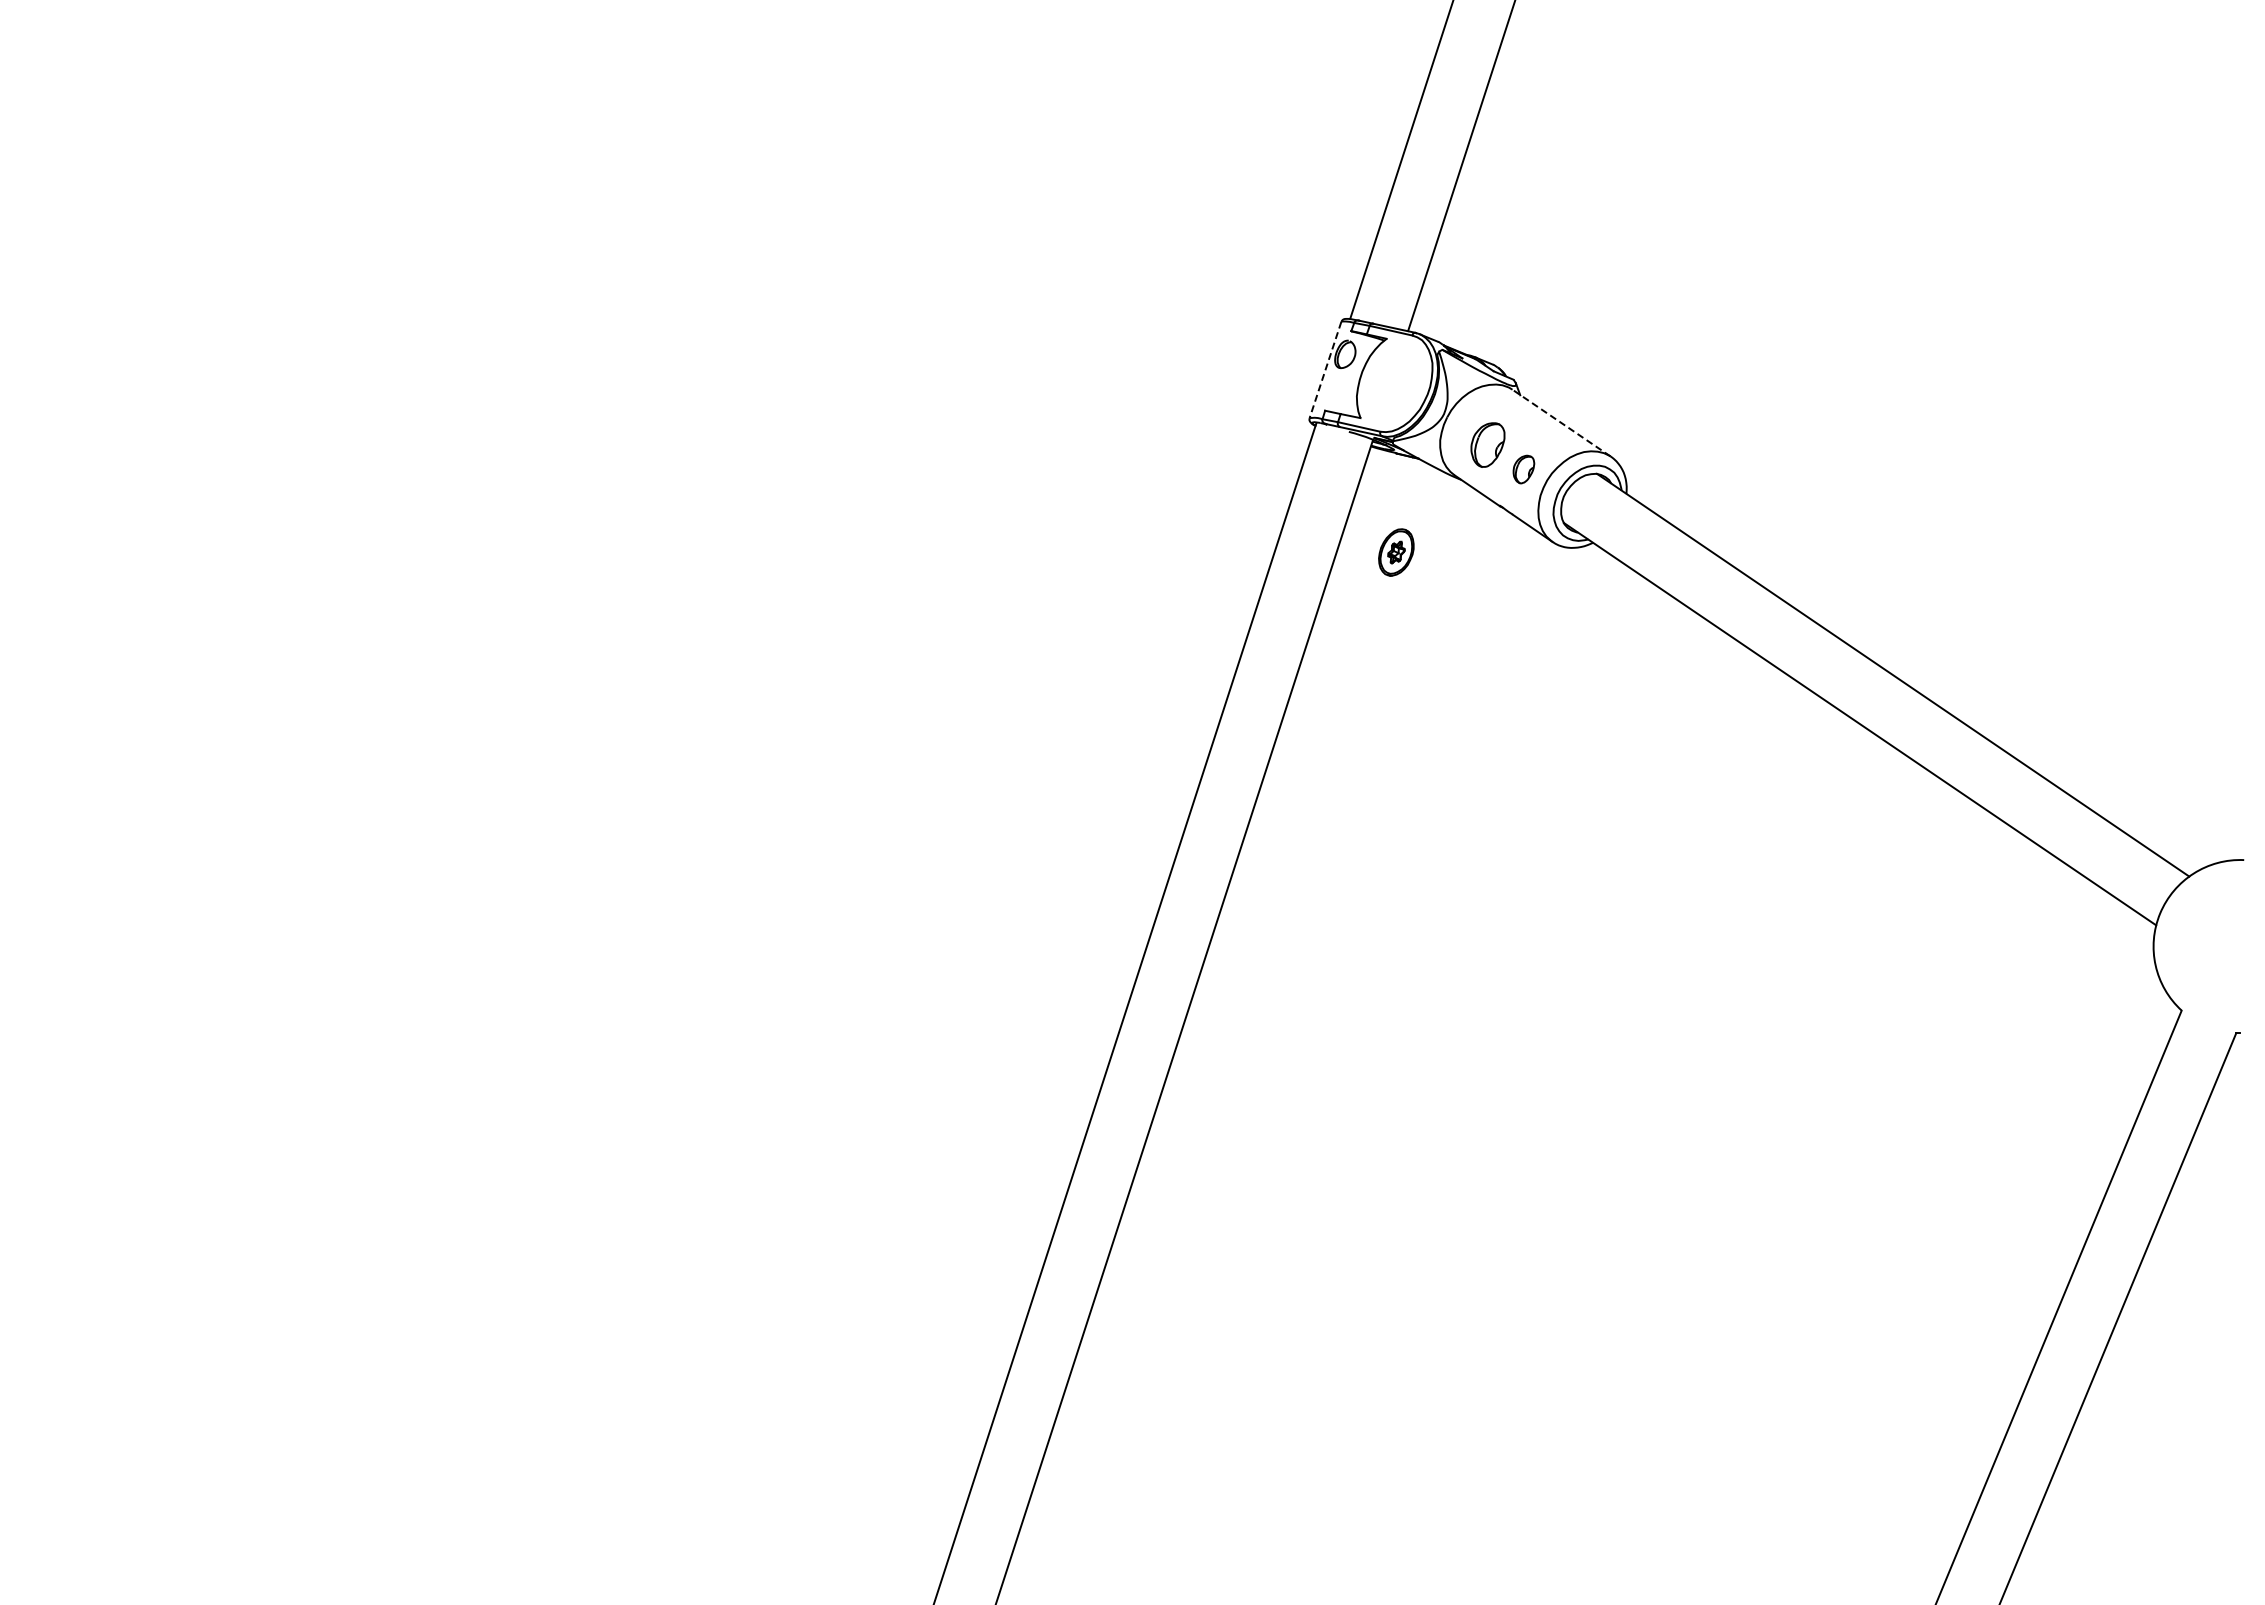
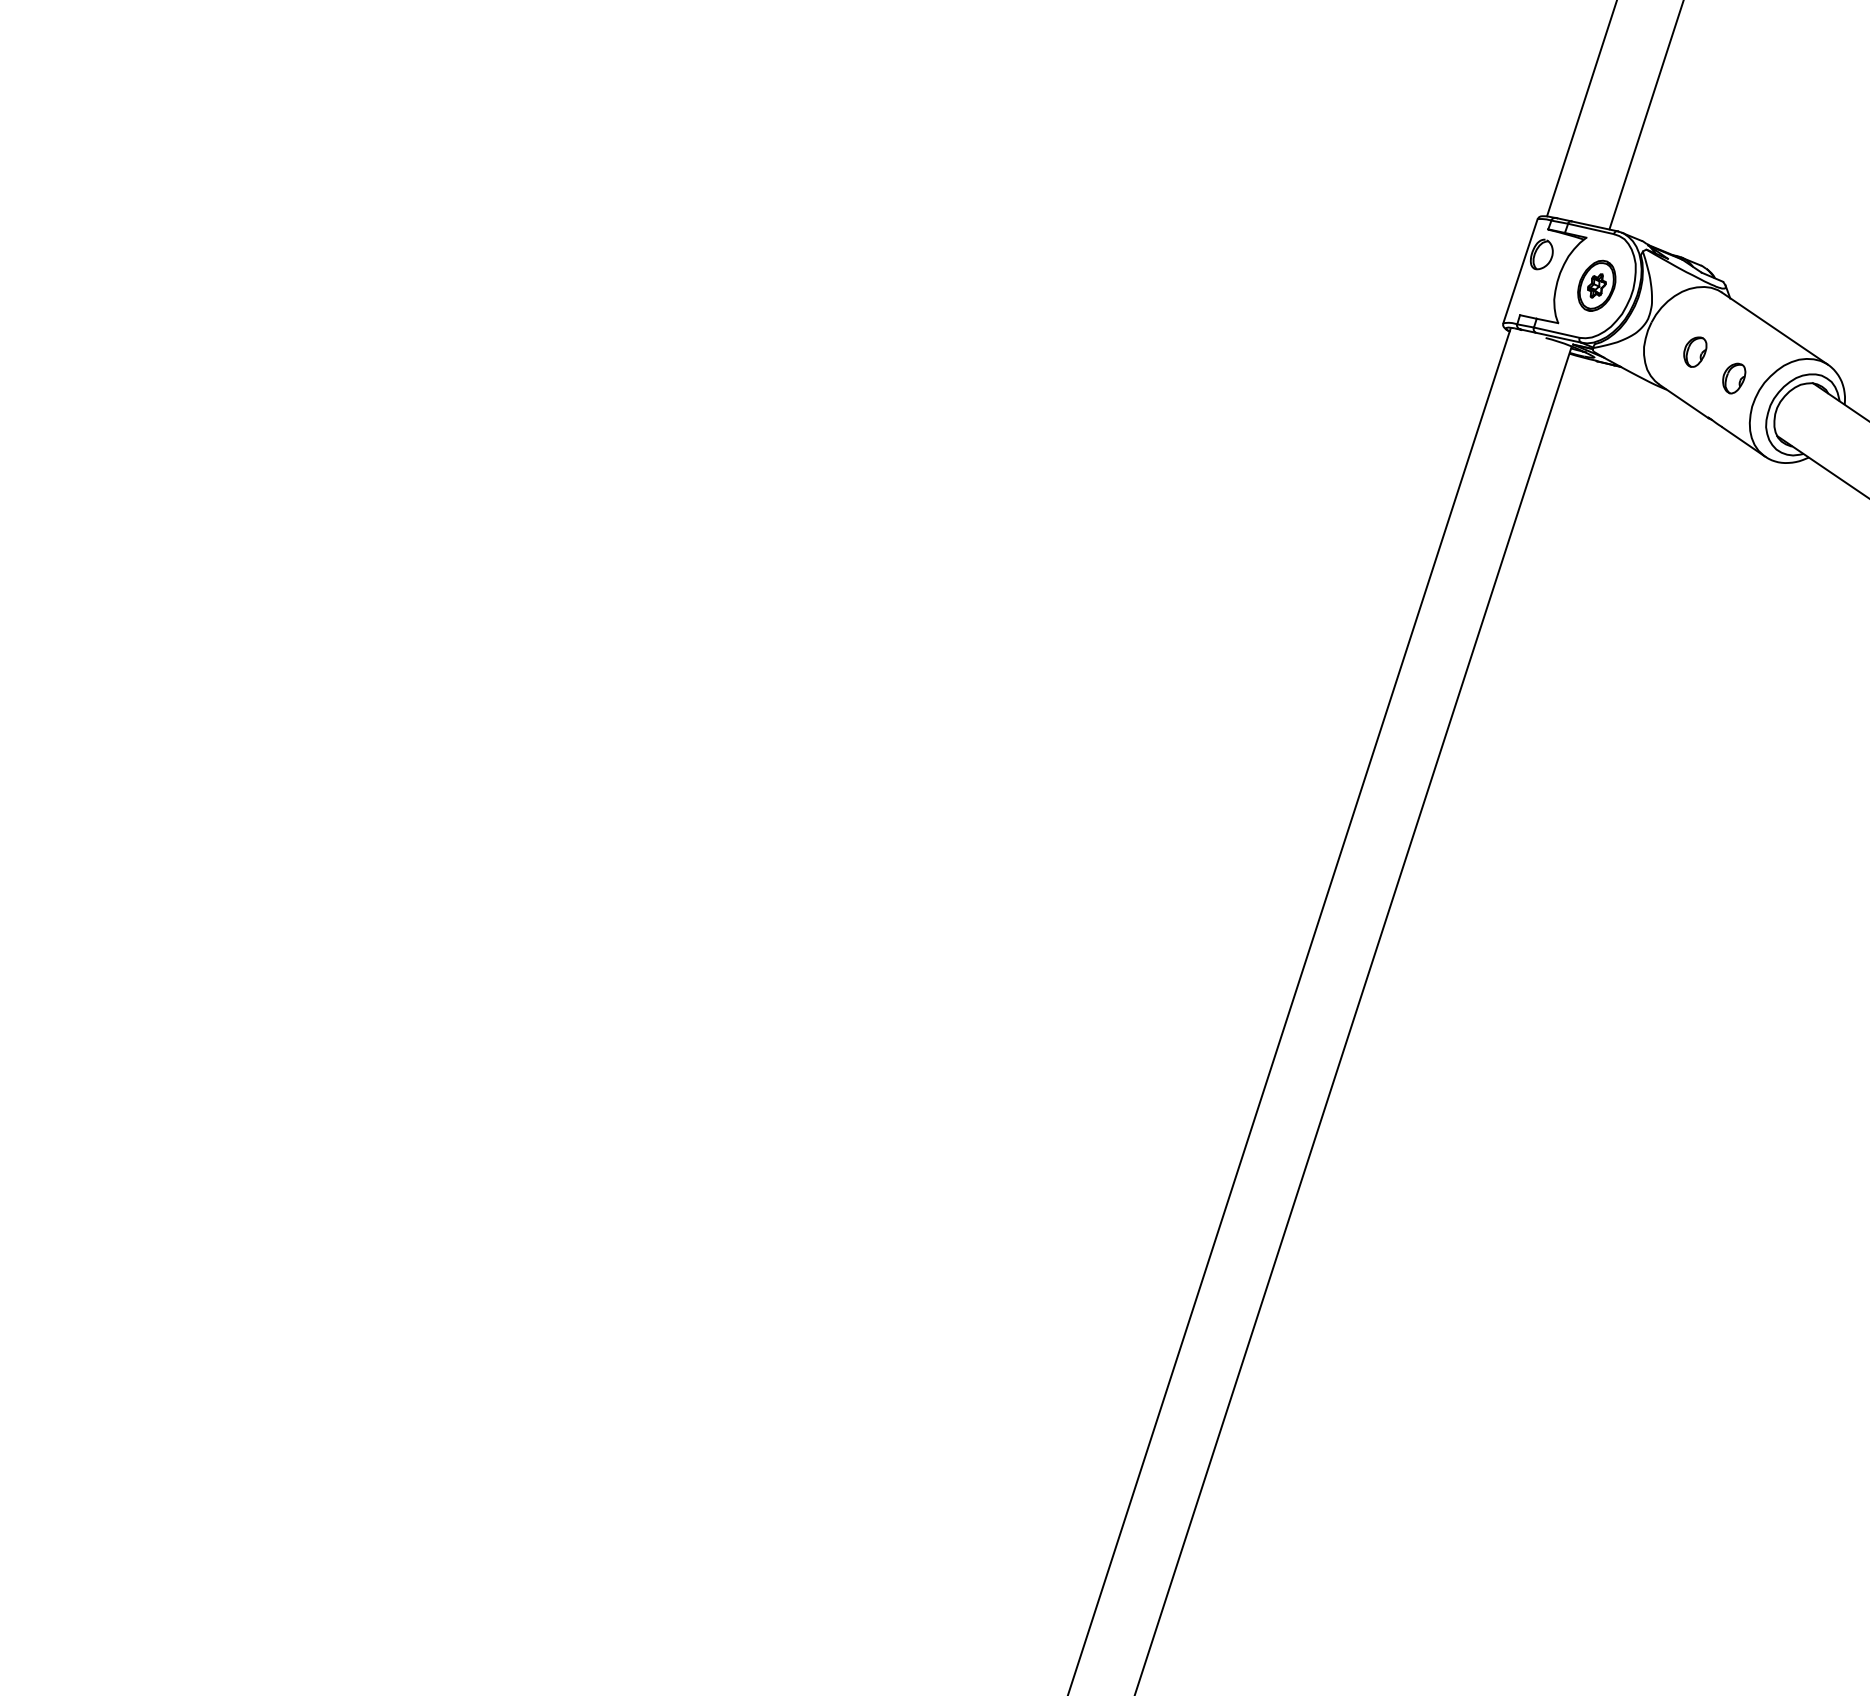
line: (1325, 369) -> (1520, 270), dashed -> solid
line: (1561, 422) -> (1774, 327), dashed -> solid
part: (1487, 444) -> (1695, 351), size x0.62
part: (1396, 552) -> (1596, 285), moved

